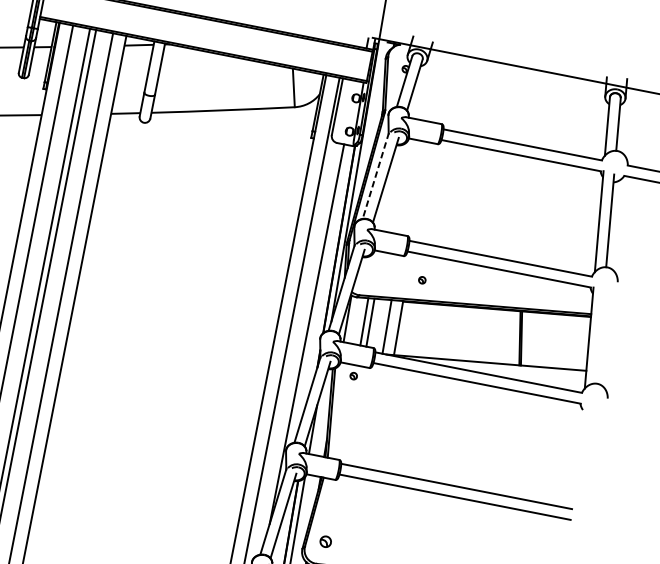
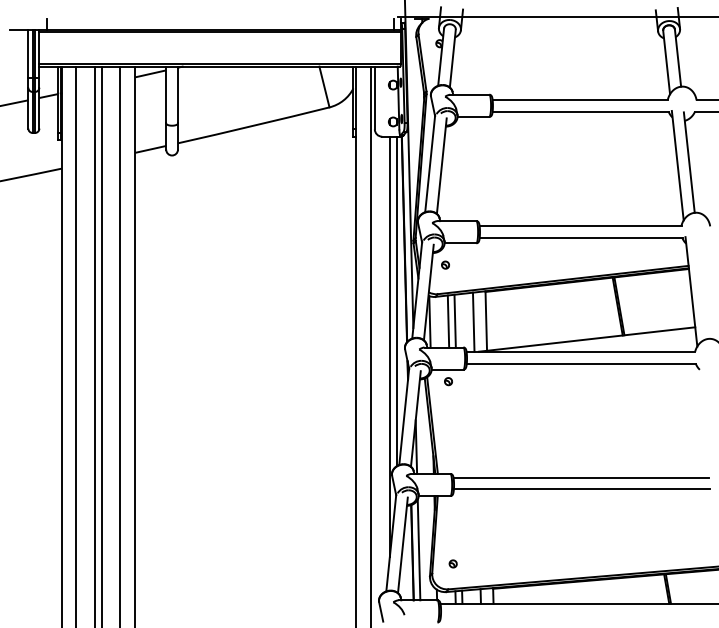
line: (376, 175) -> (430, 163), dashed -> solid
part: (422, 279) -> (445, 264), moved
line: (320, 294) -> (396, 301), added
part: (325, 541) -> (452, 563), size x0.62

